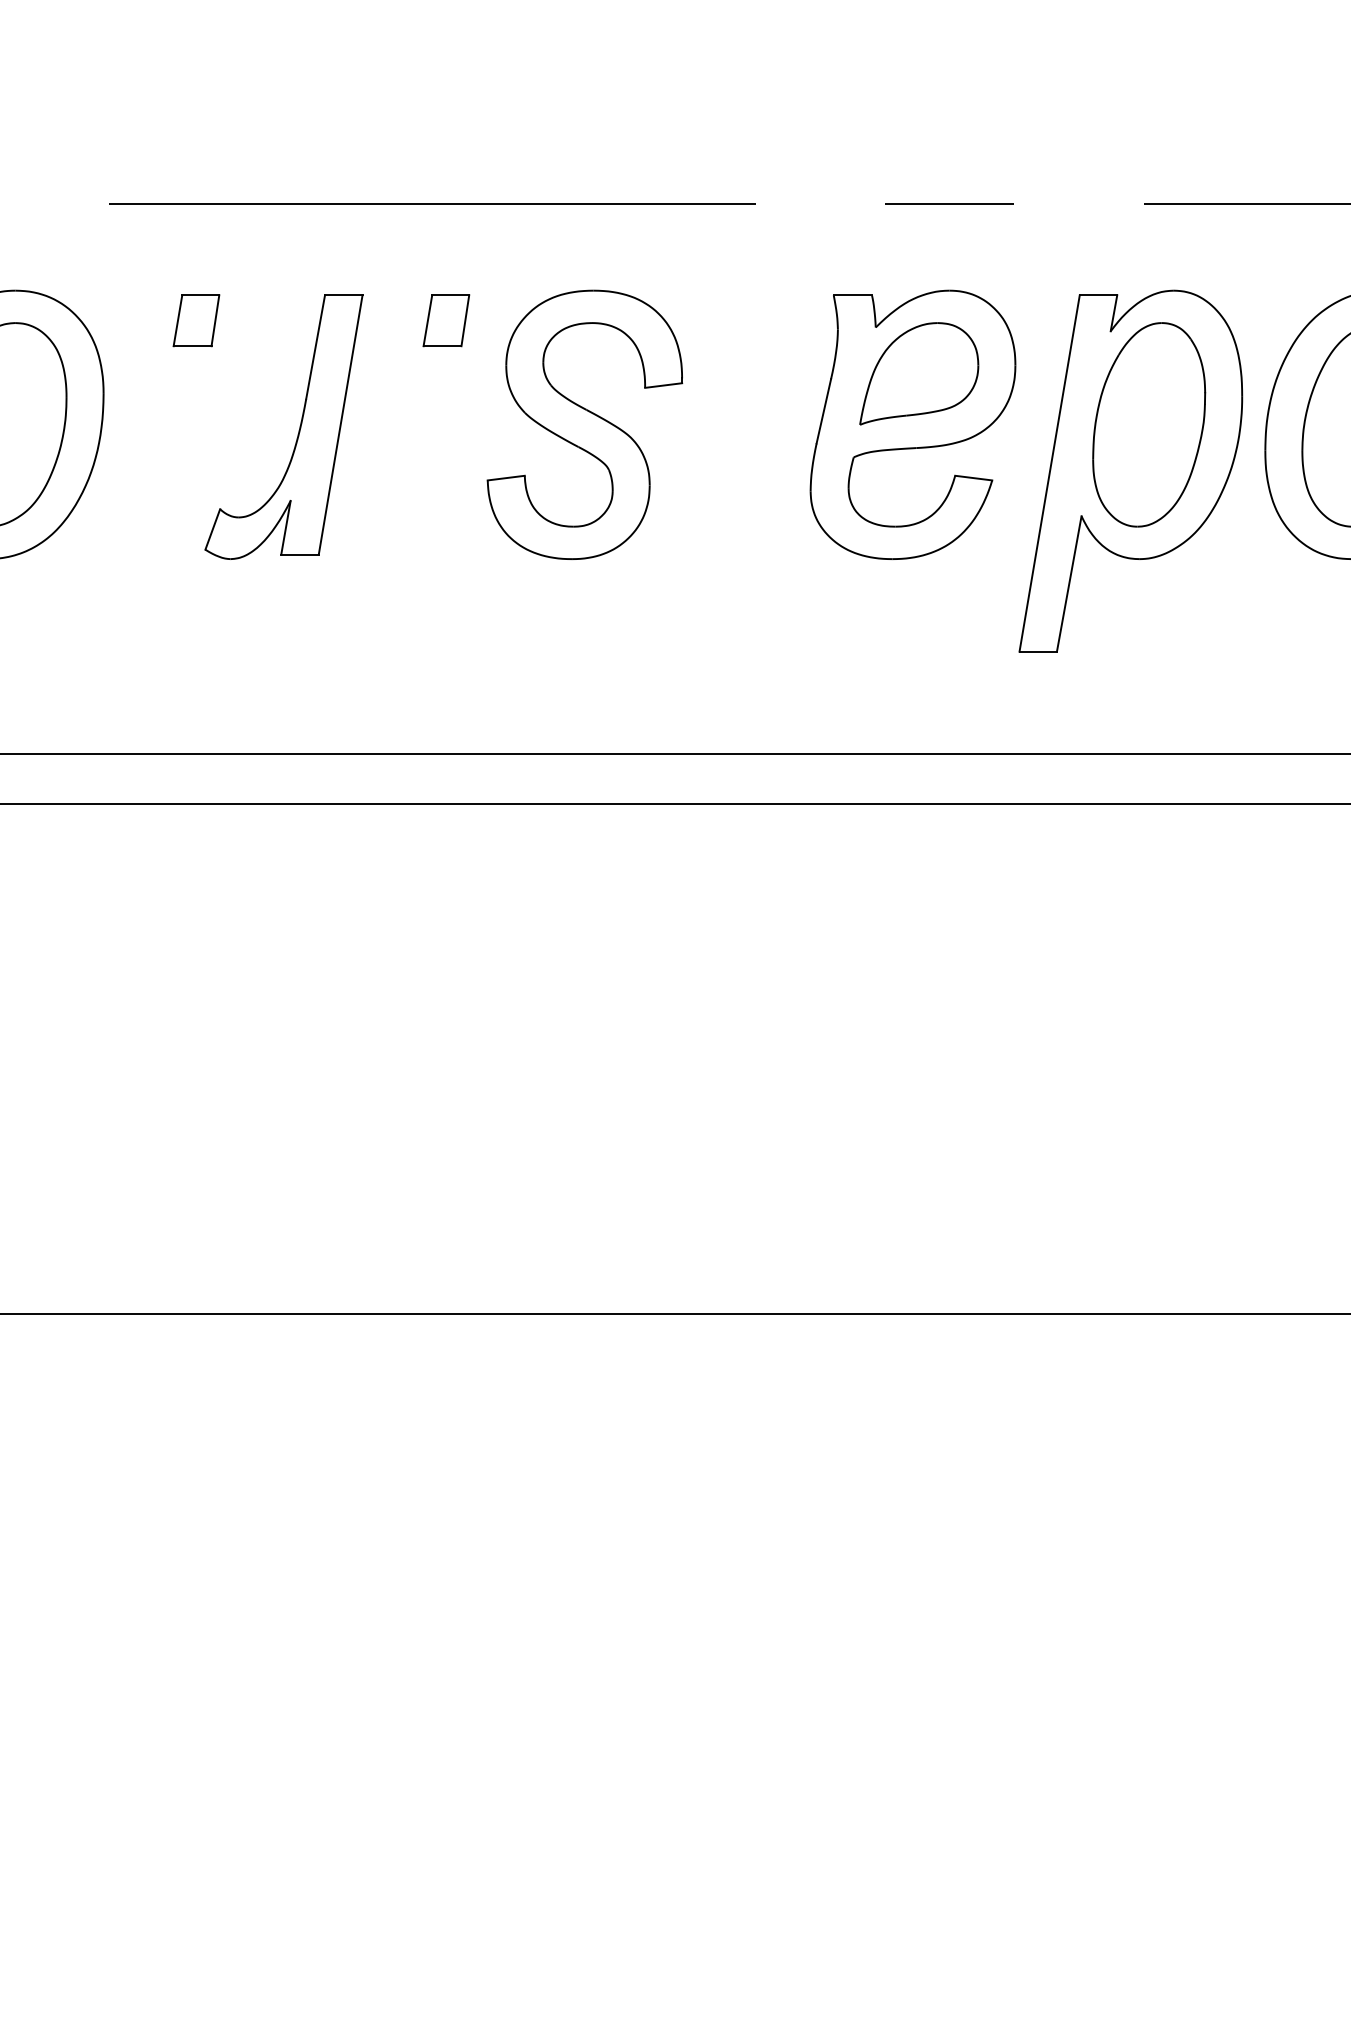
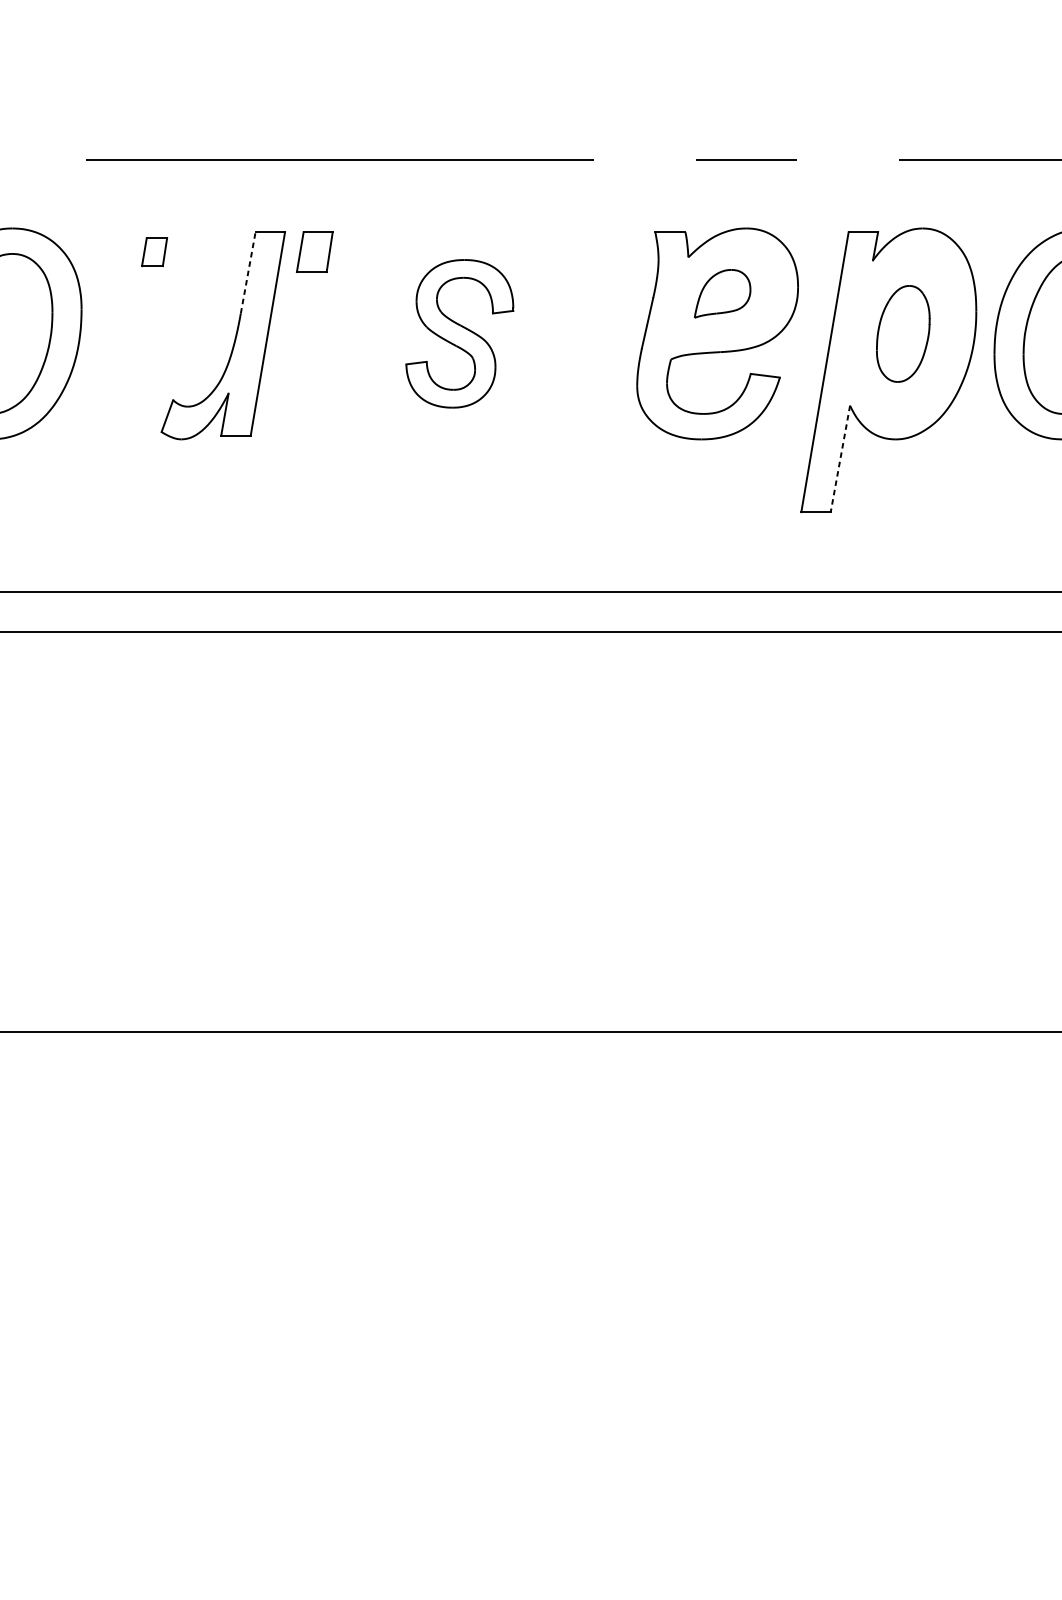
part: (196, 320) -> (154, 251), size x0.7
part: (446, 320) -> (314, 251), moved
line: (315, 347) -> (248, 273), solid -> dashed
part: (919, 373) -> (722, 293), size x0.6
part: (584, 424) -> (459, 333), size x0.7
part: (1149, 424) -> (903, 333), size x0.6
line: (1069, 583) -> (840, 458), solid -> dashed

